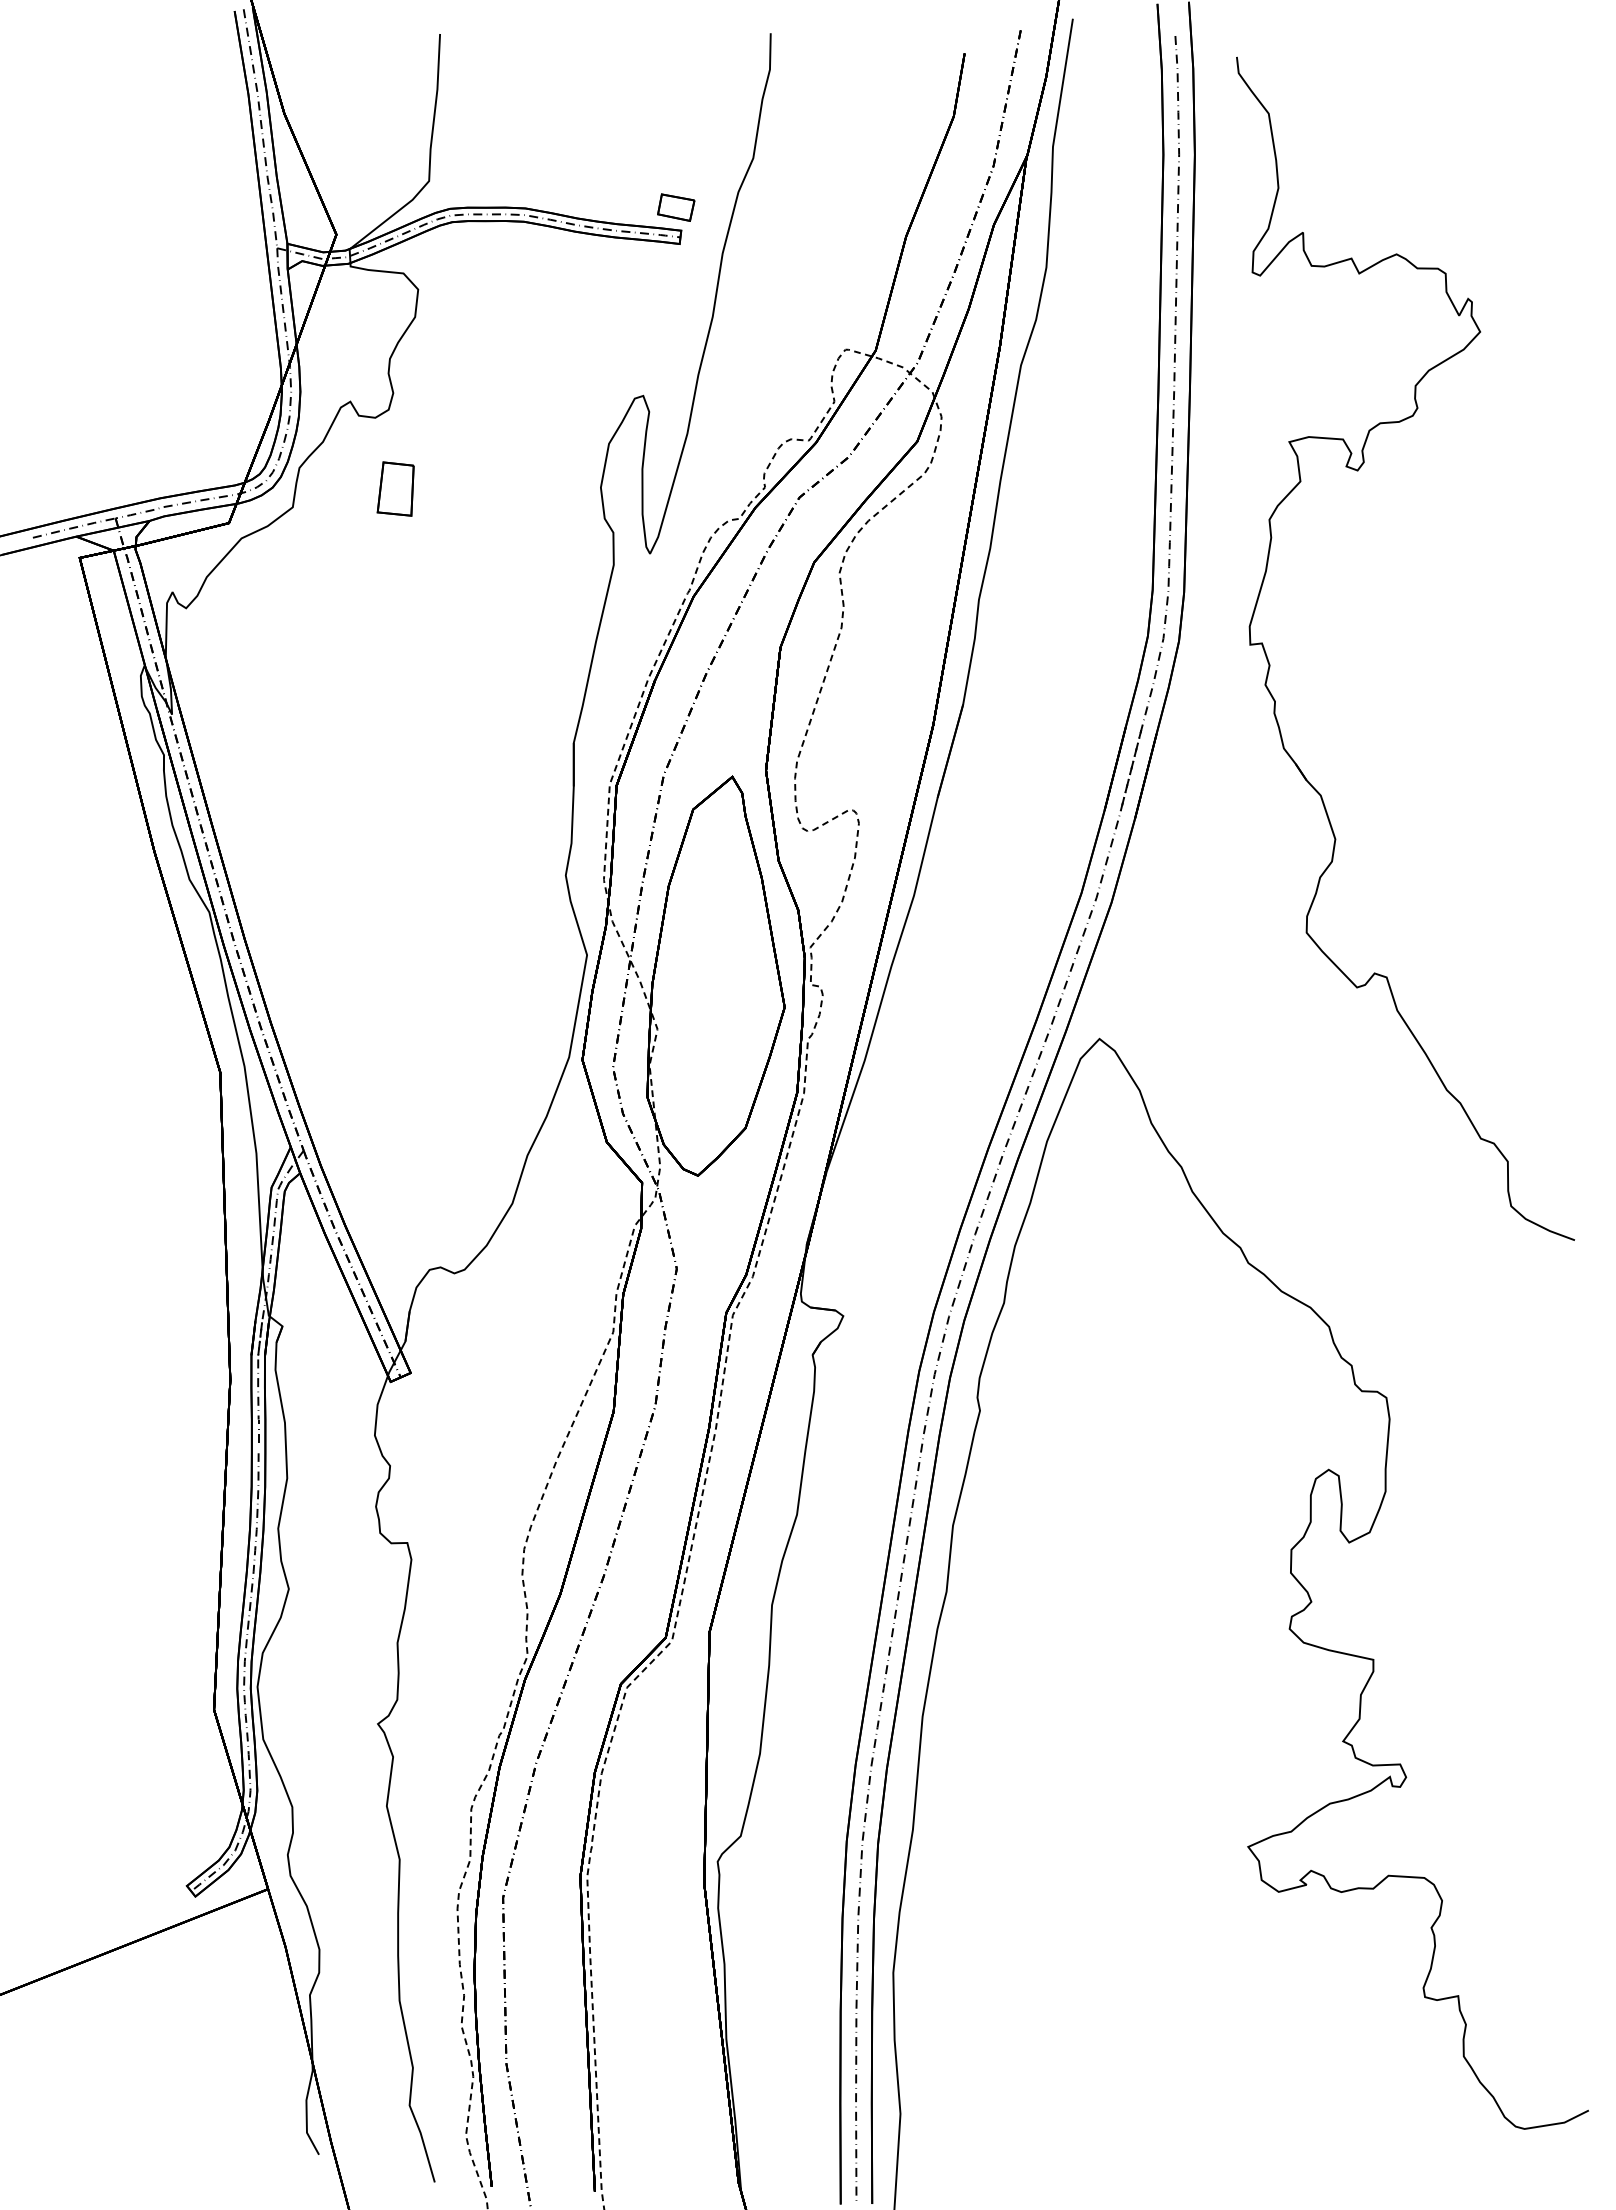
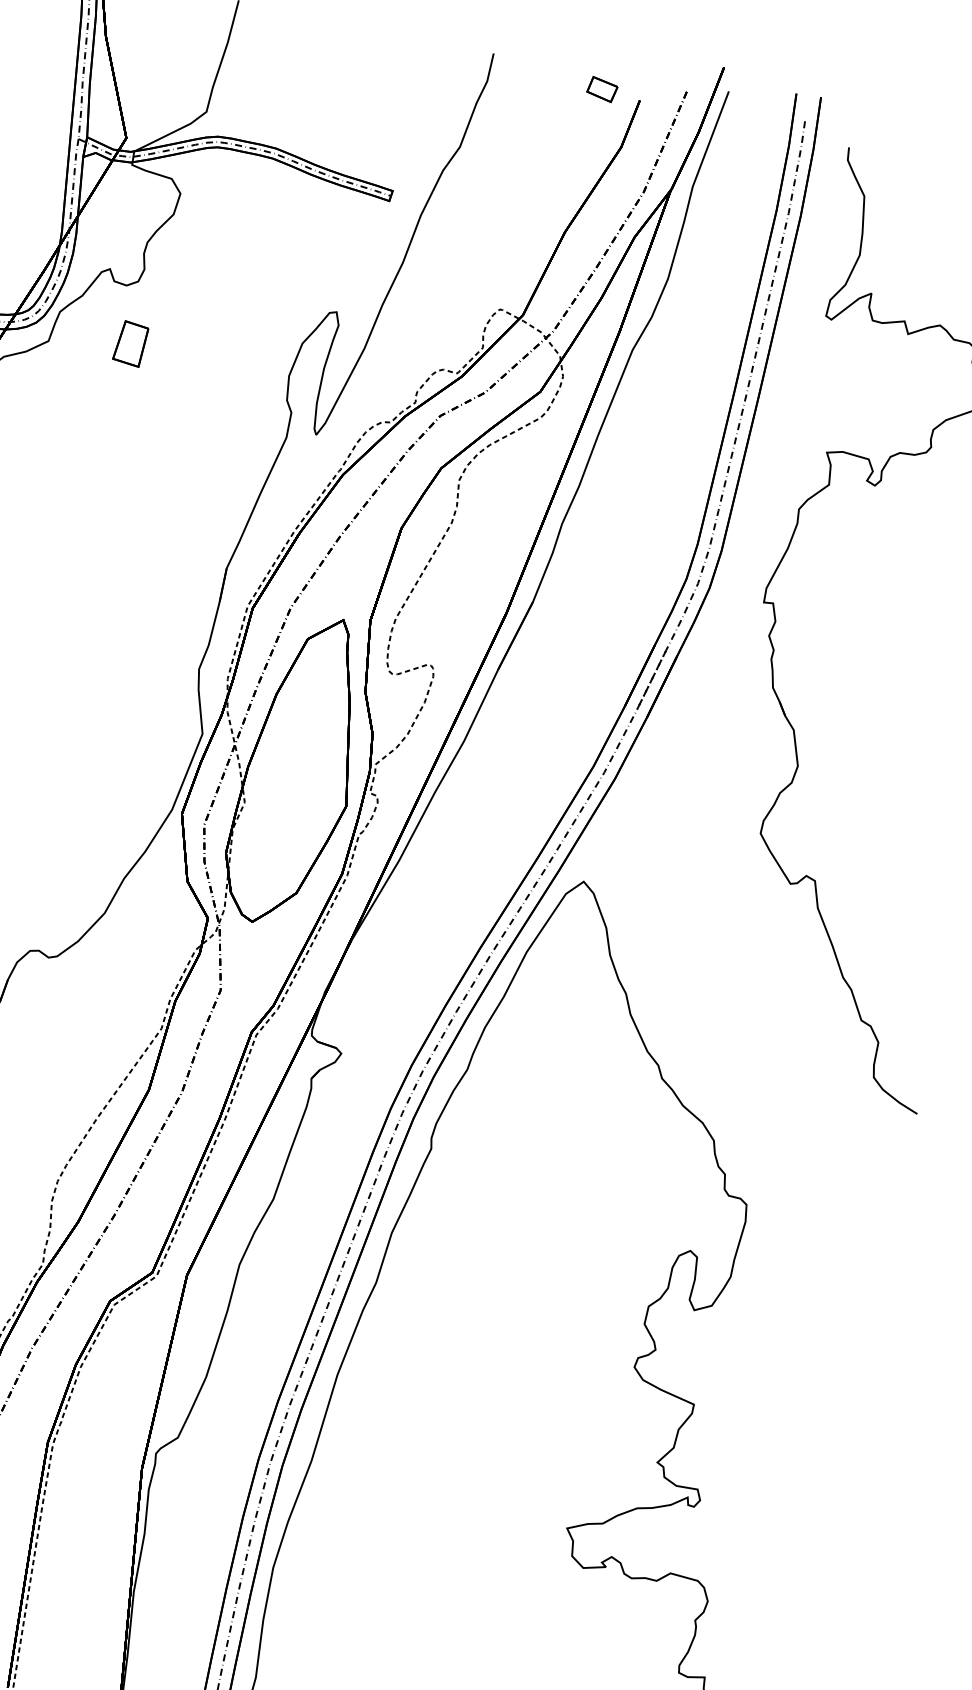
part: (676, 207) -> (602, 89), moved

